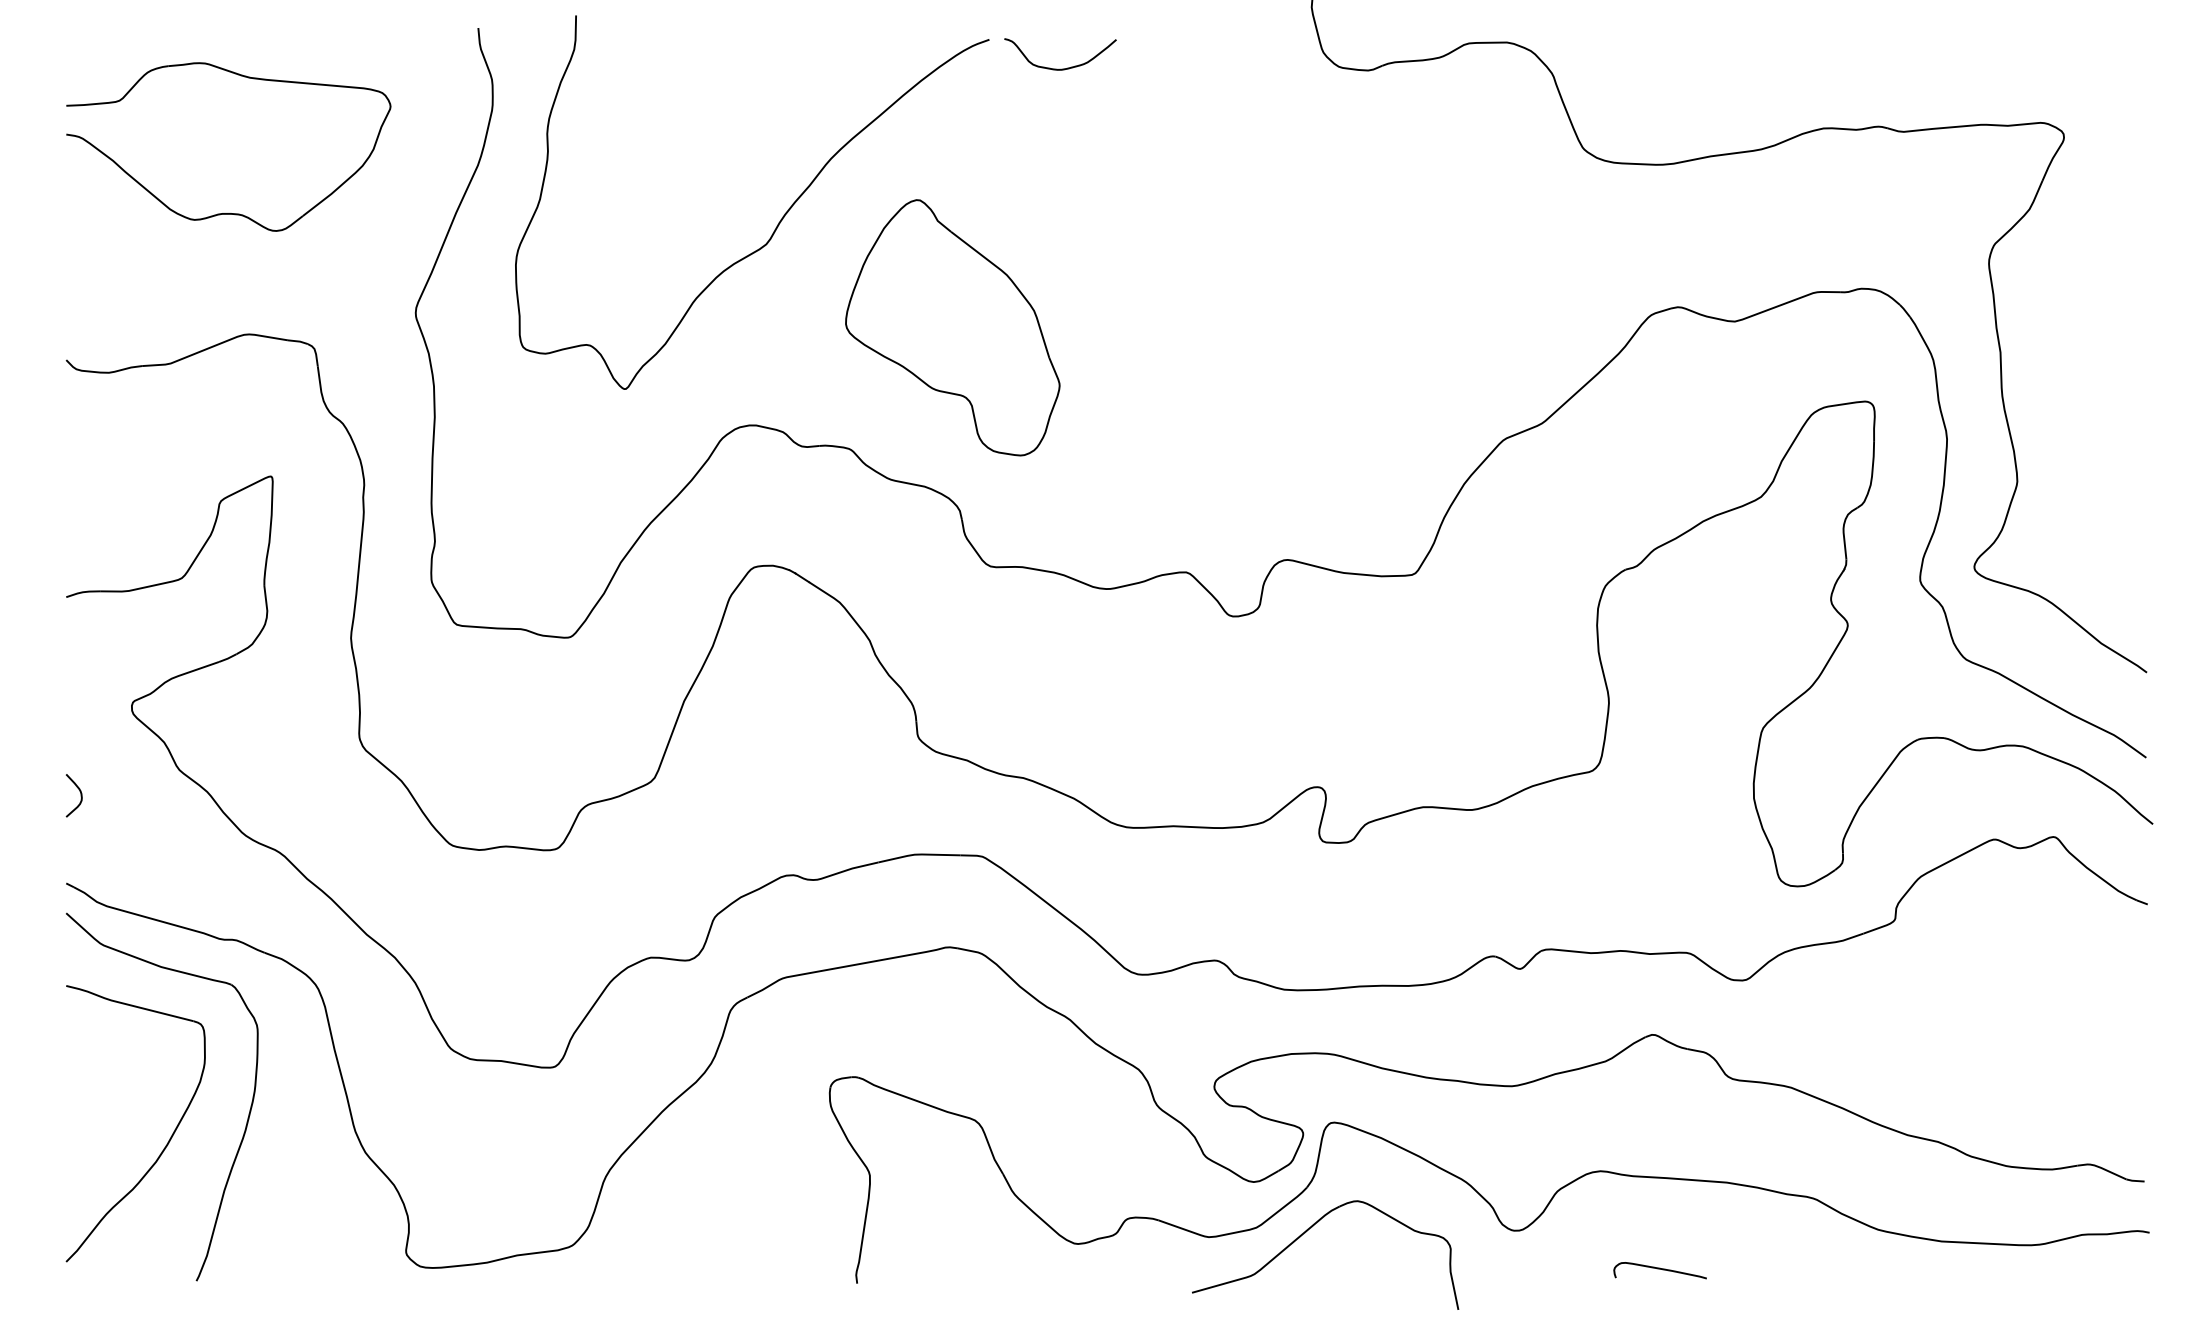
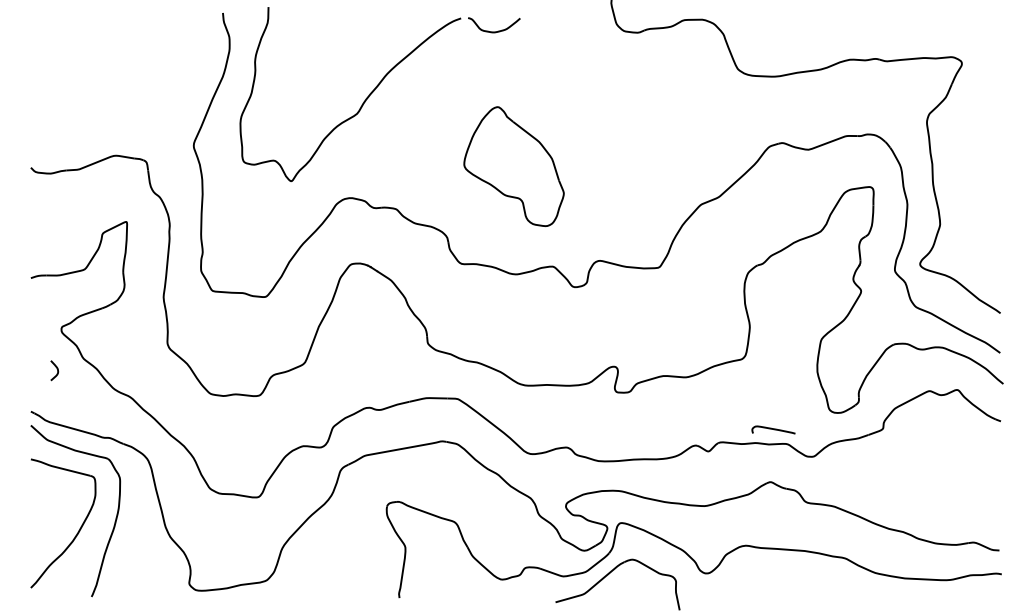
part: (228, 211) -> (106, 98), removed
part: (951, 327) -> (513, 166), moved
curve: (78, 793) -> (56, 369), moved
curve: (1659, 1269) -> (773, 429), moved

